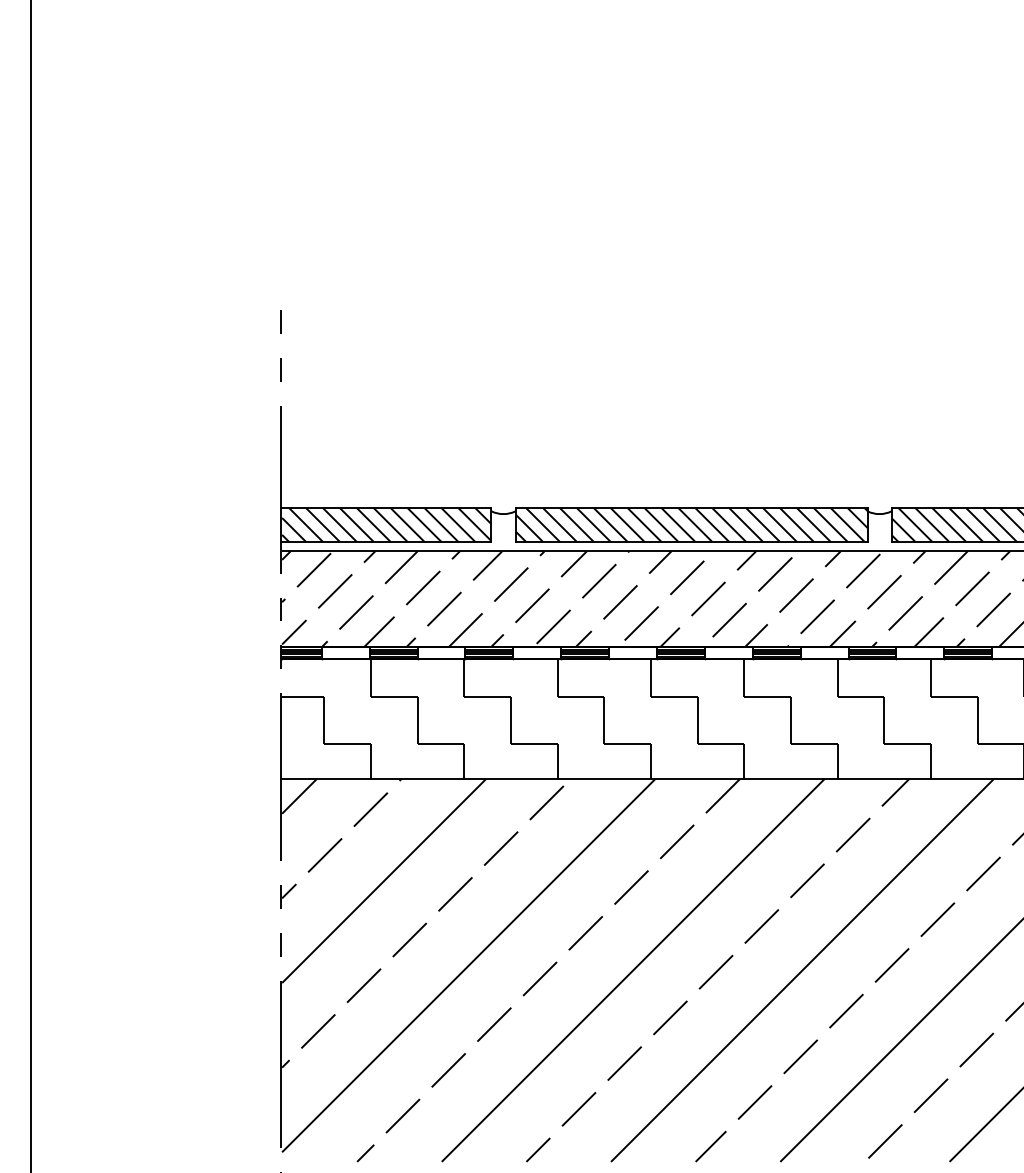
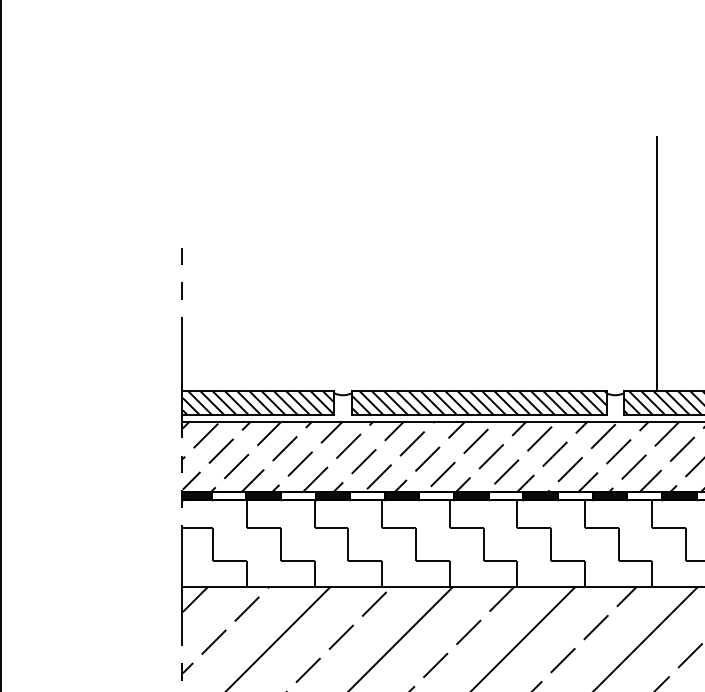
line: (937, 332) -> (657, 263), added

